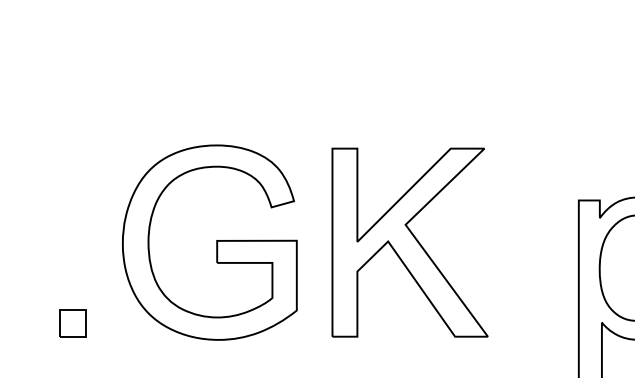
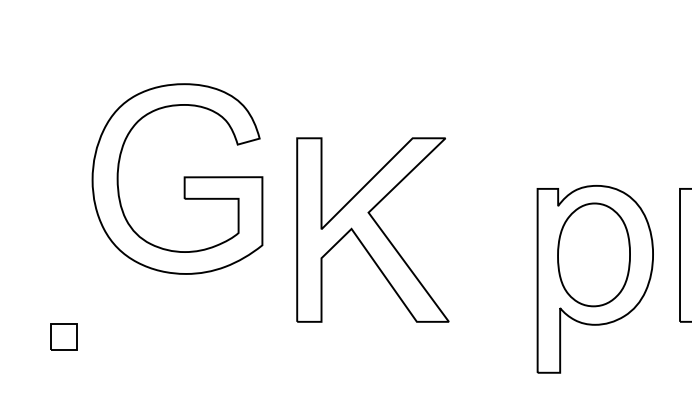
part: (209, 242) -> (177, 178), moved
part: (72, 323) -> (63, 336), moved

